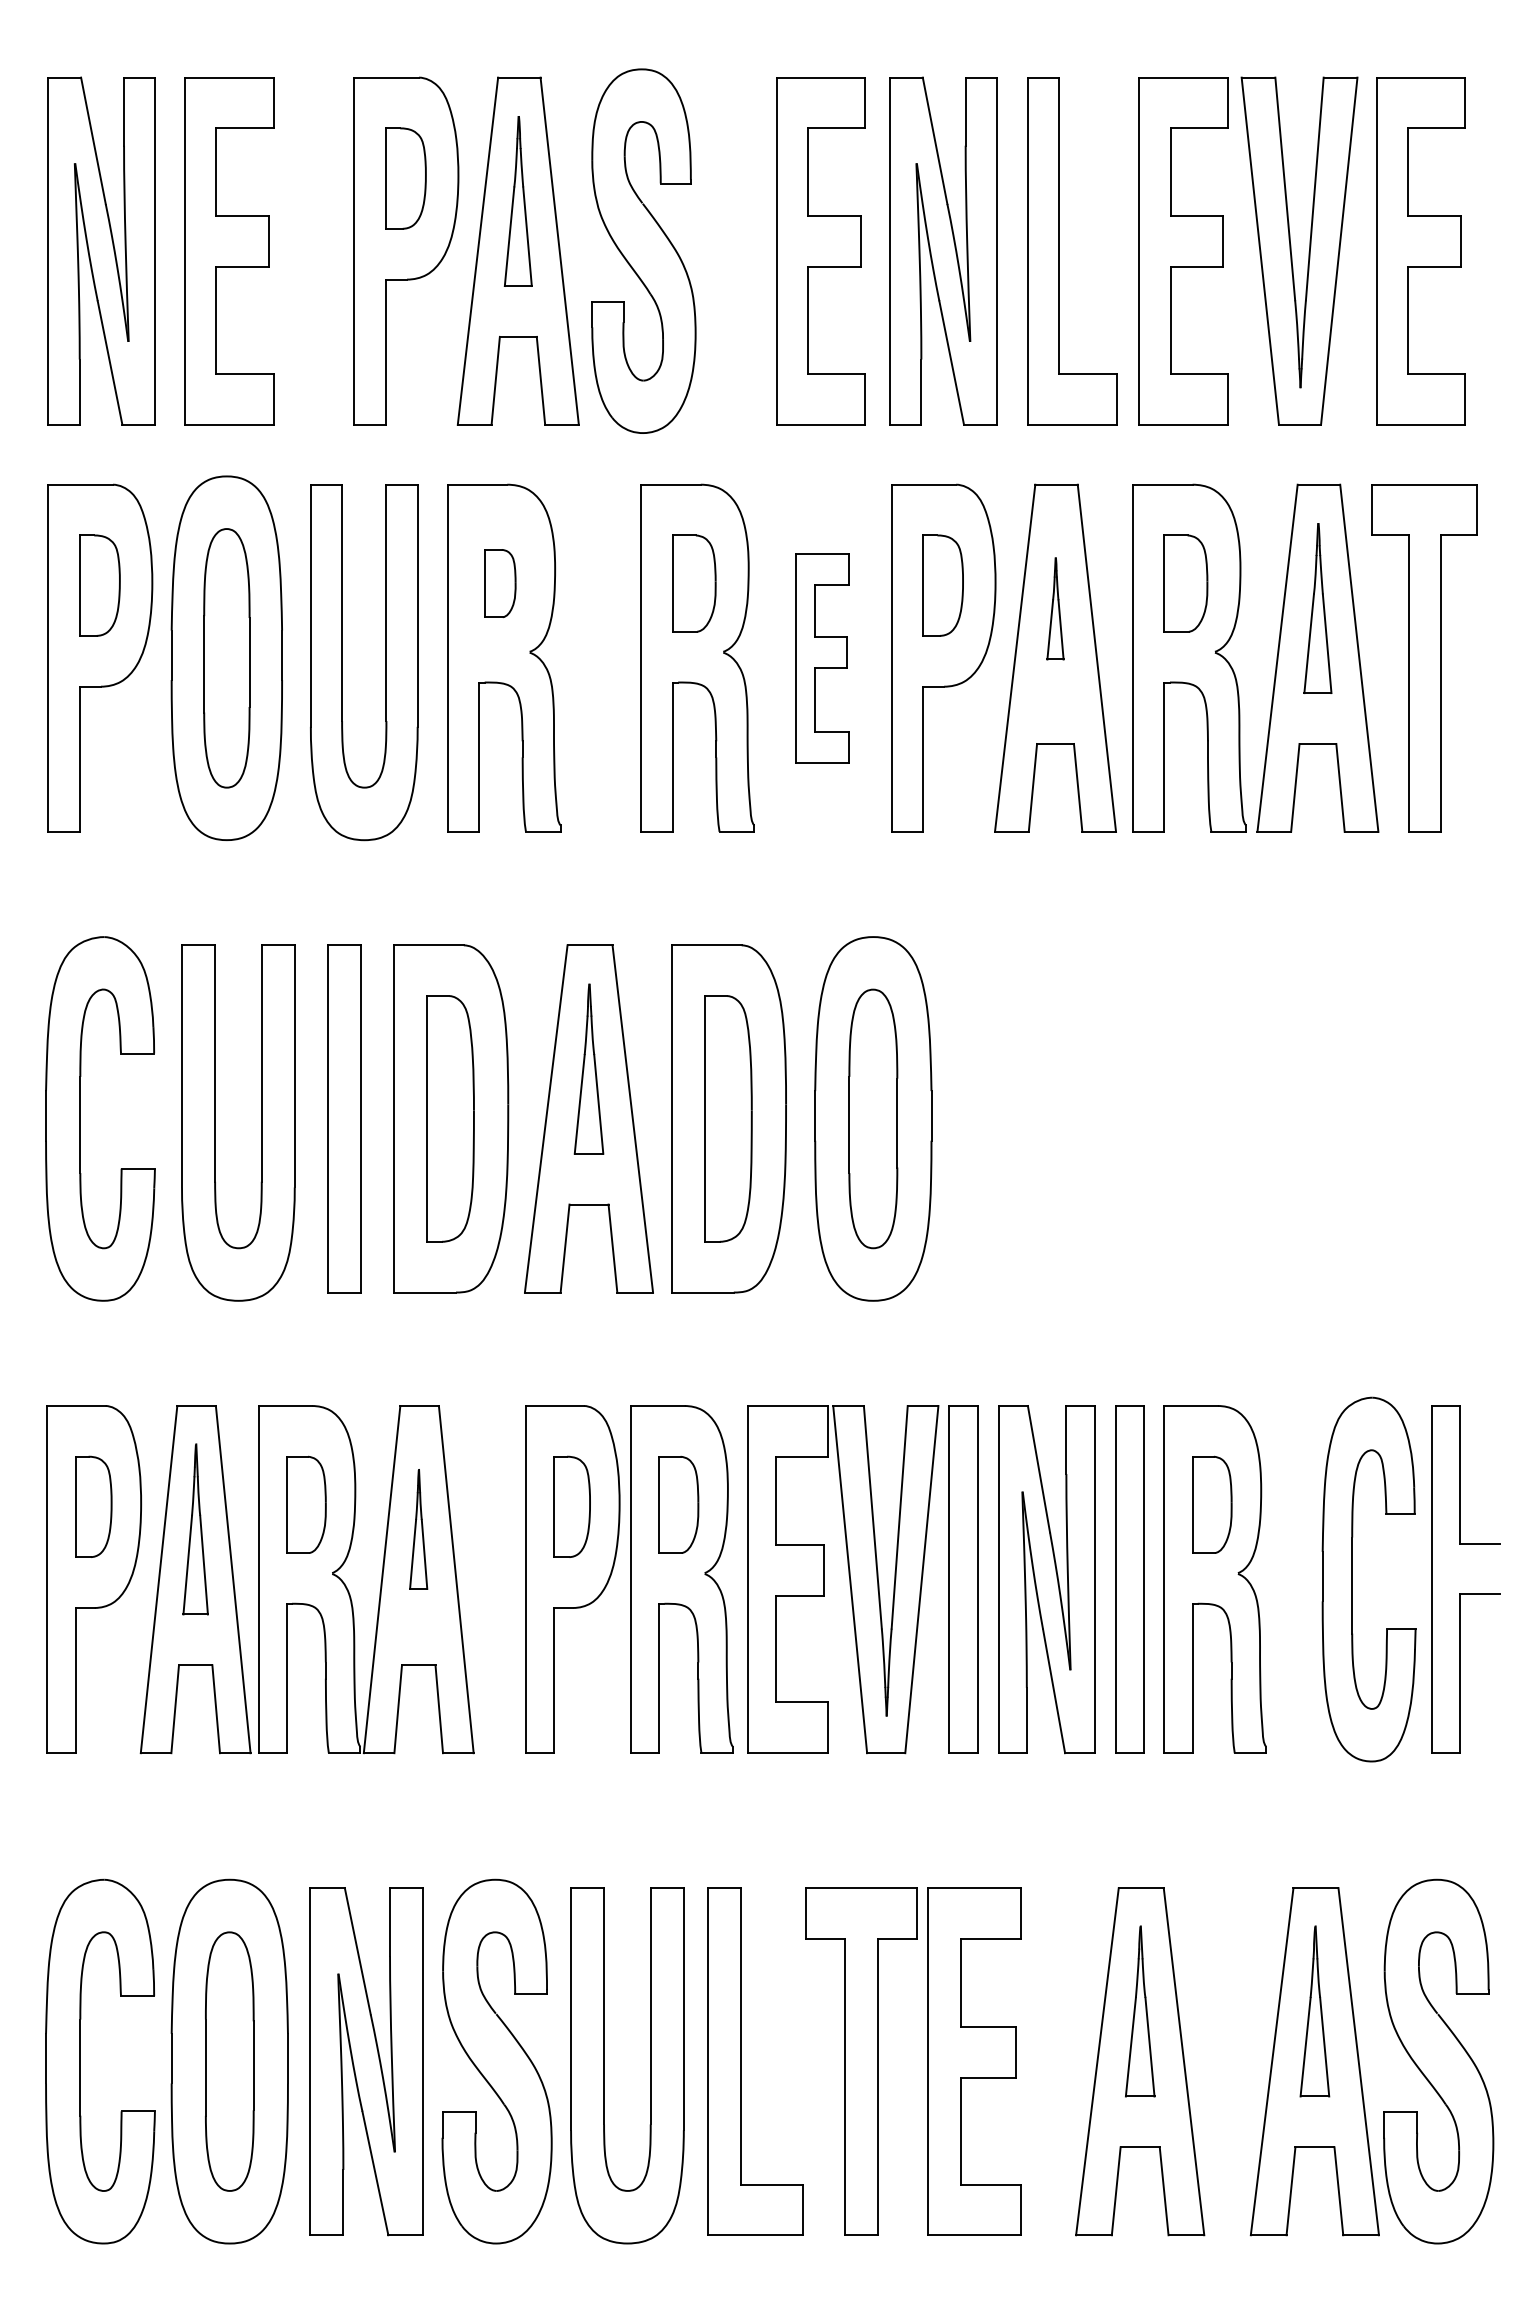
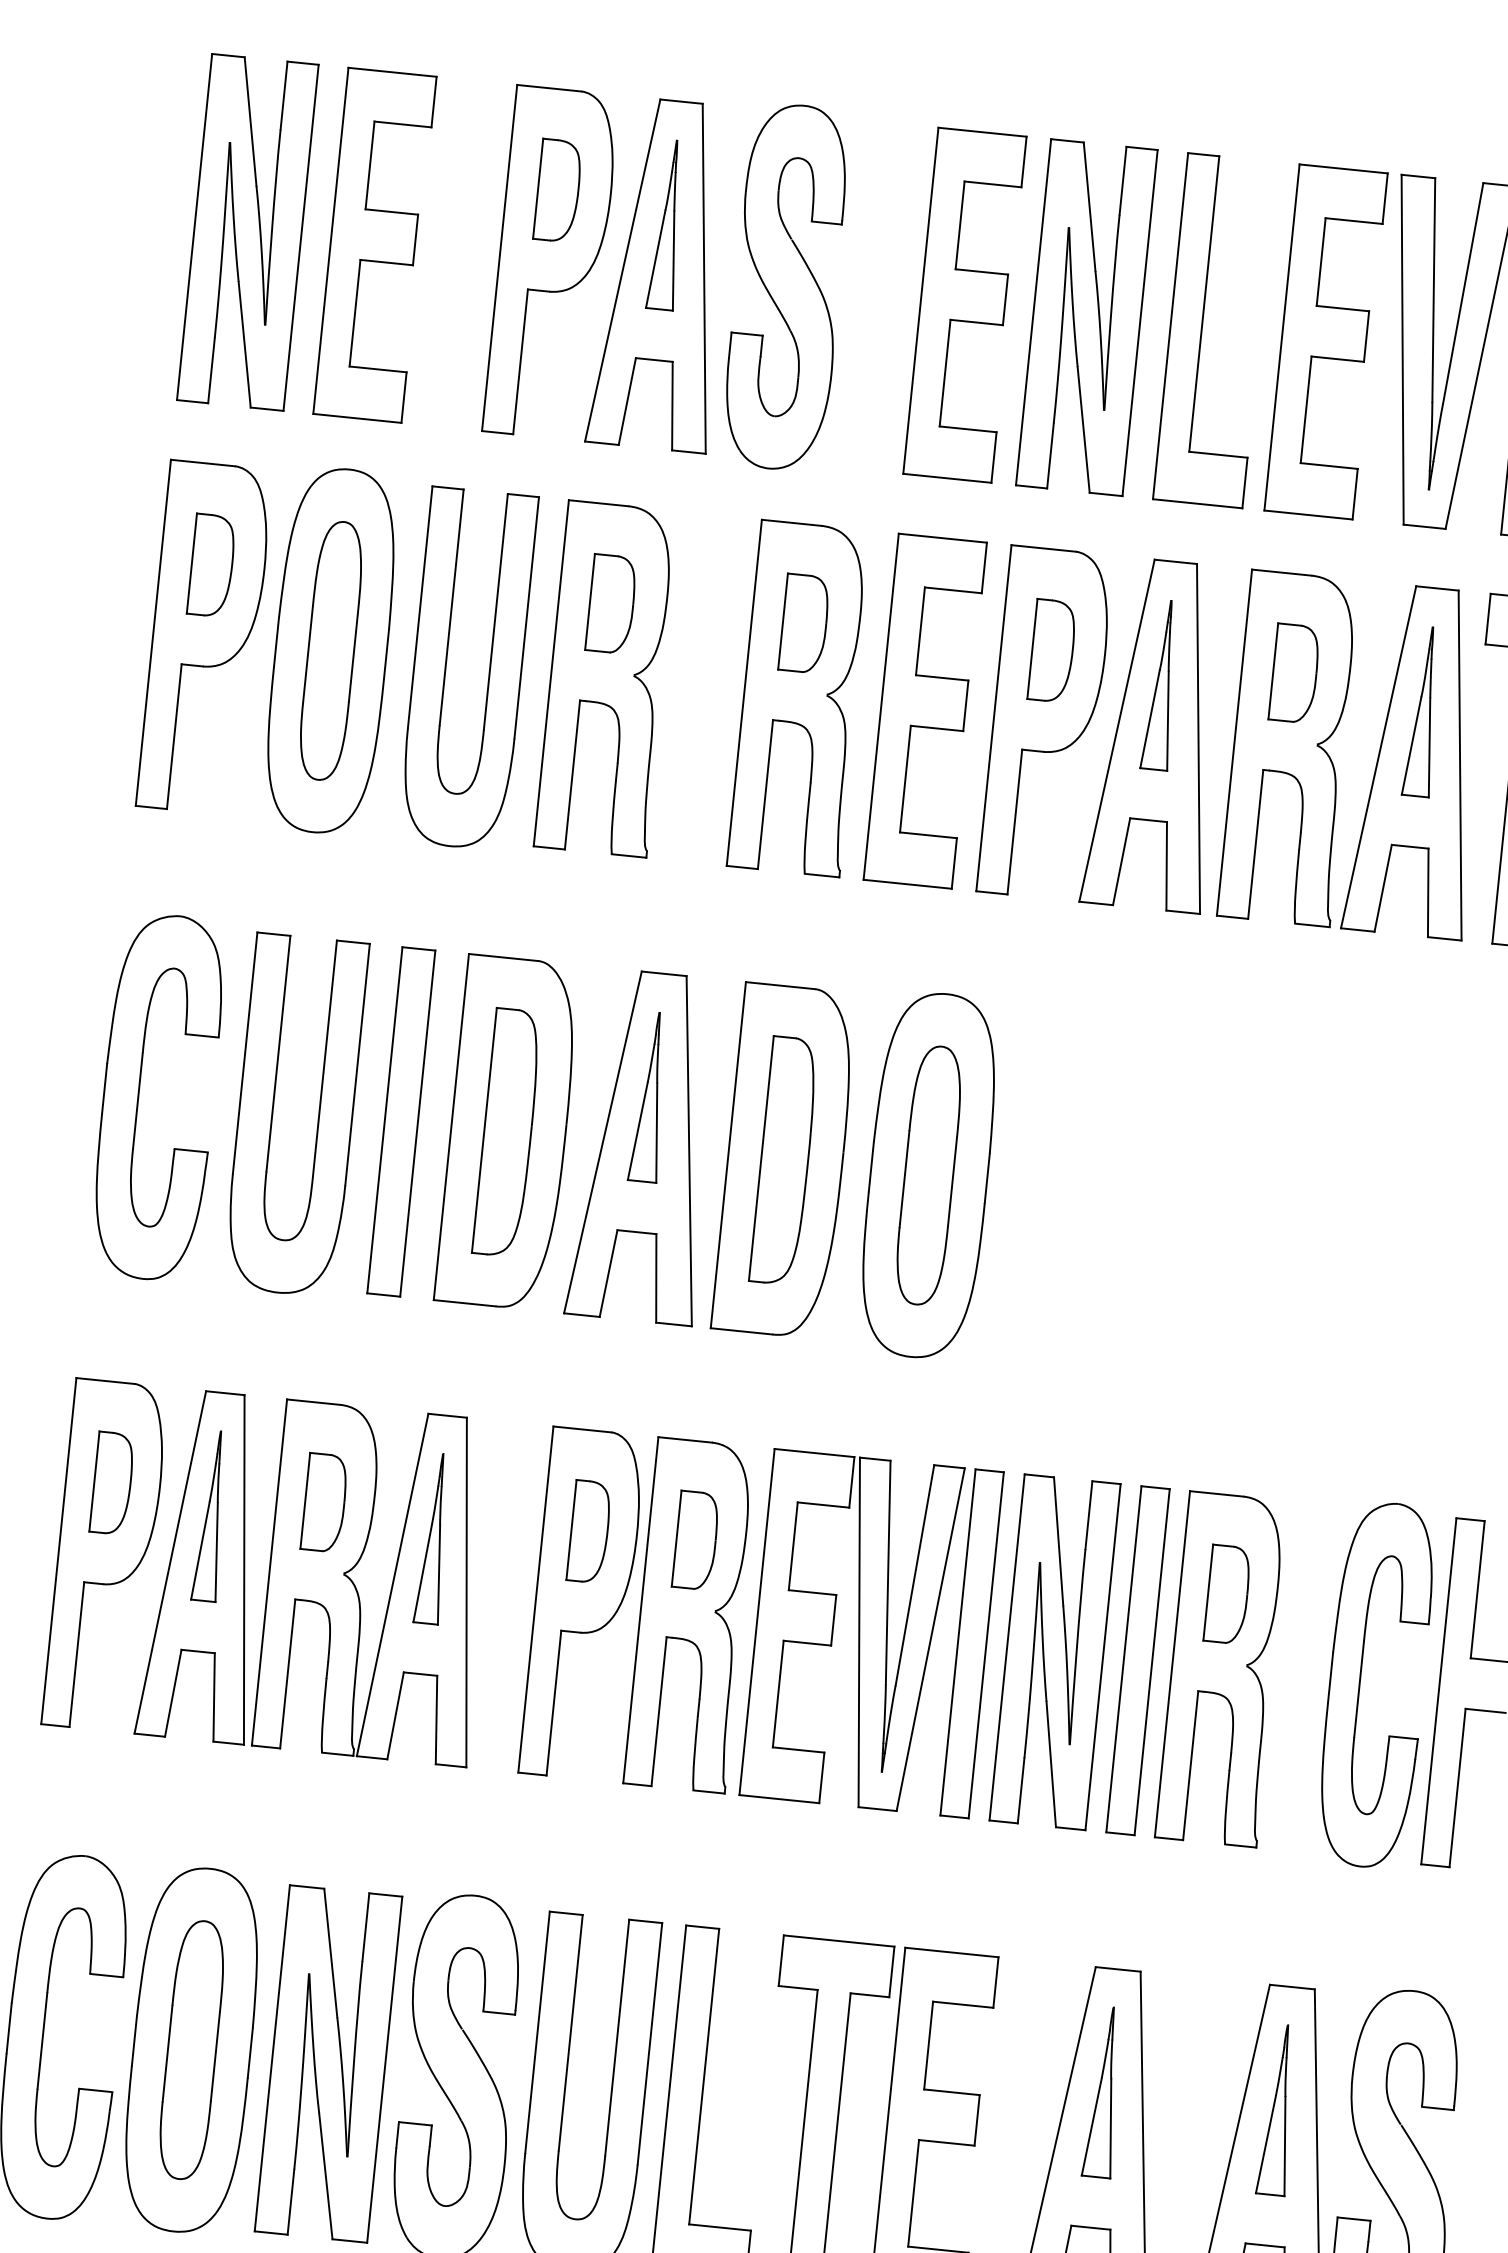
part: (500, 583) -> (611, 604), size x1.43
part: (1055, 608) -> (1162, 685), size x1.67
part: (822, 658) -> (924, 711), size x1.67
part: (418, 1529) -> (434, 1538), size x1.43

